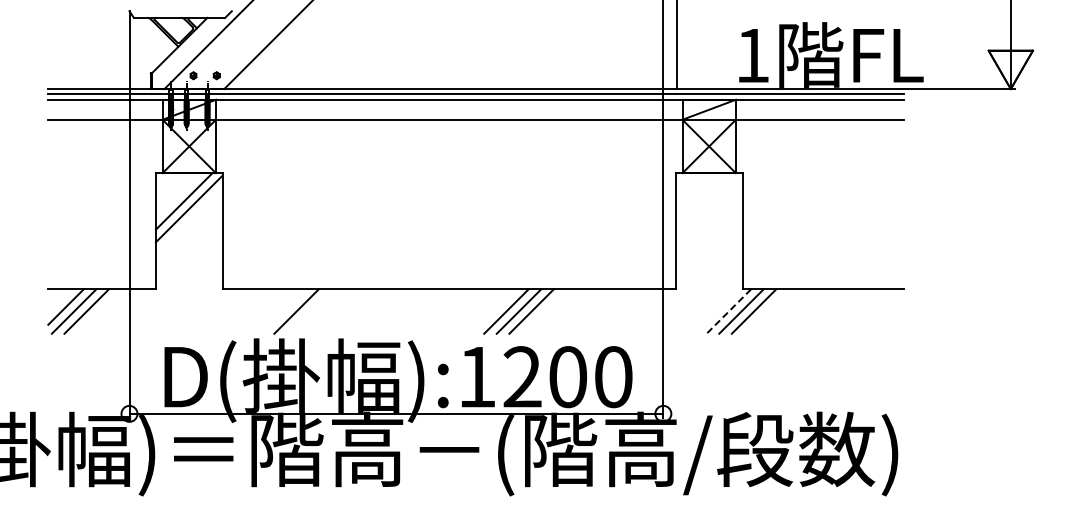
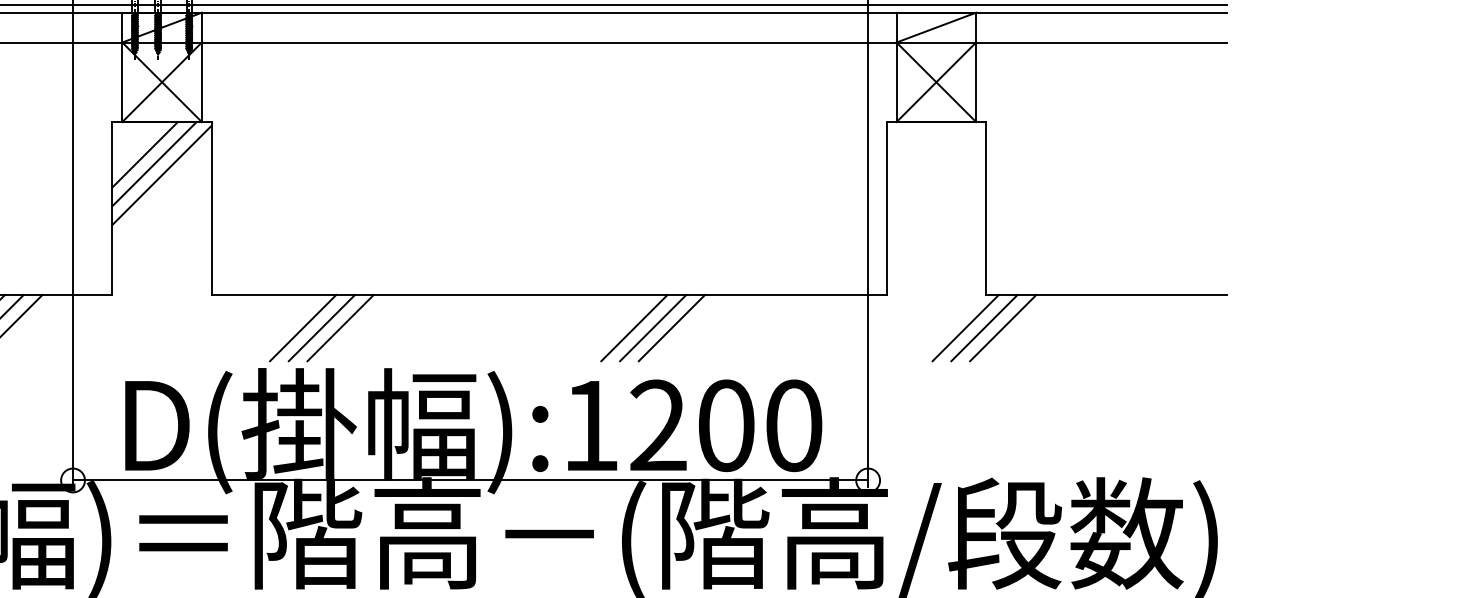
line: (177, 195) -> (144, 155), added
line: (283, 311) -> (302, 328), added
line: (308, 311) -> (339, 328), added
line: (728, 311) -> (965, 328), dashed -> solid

